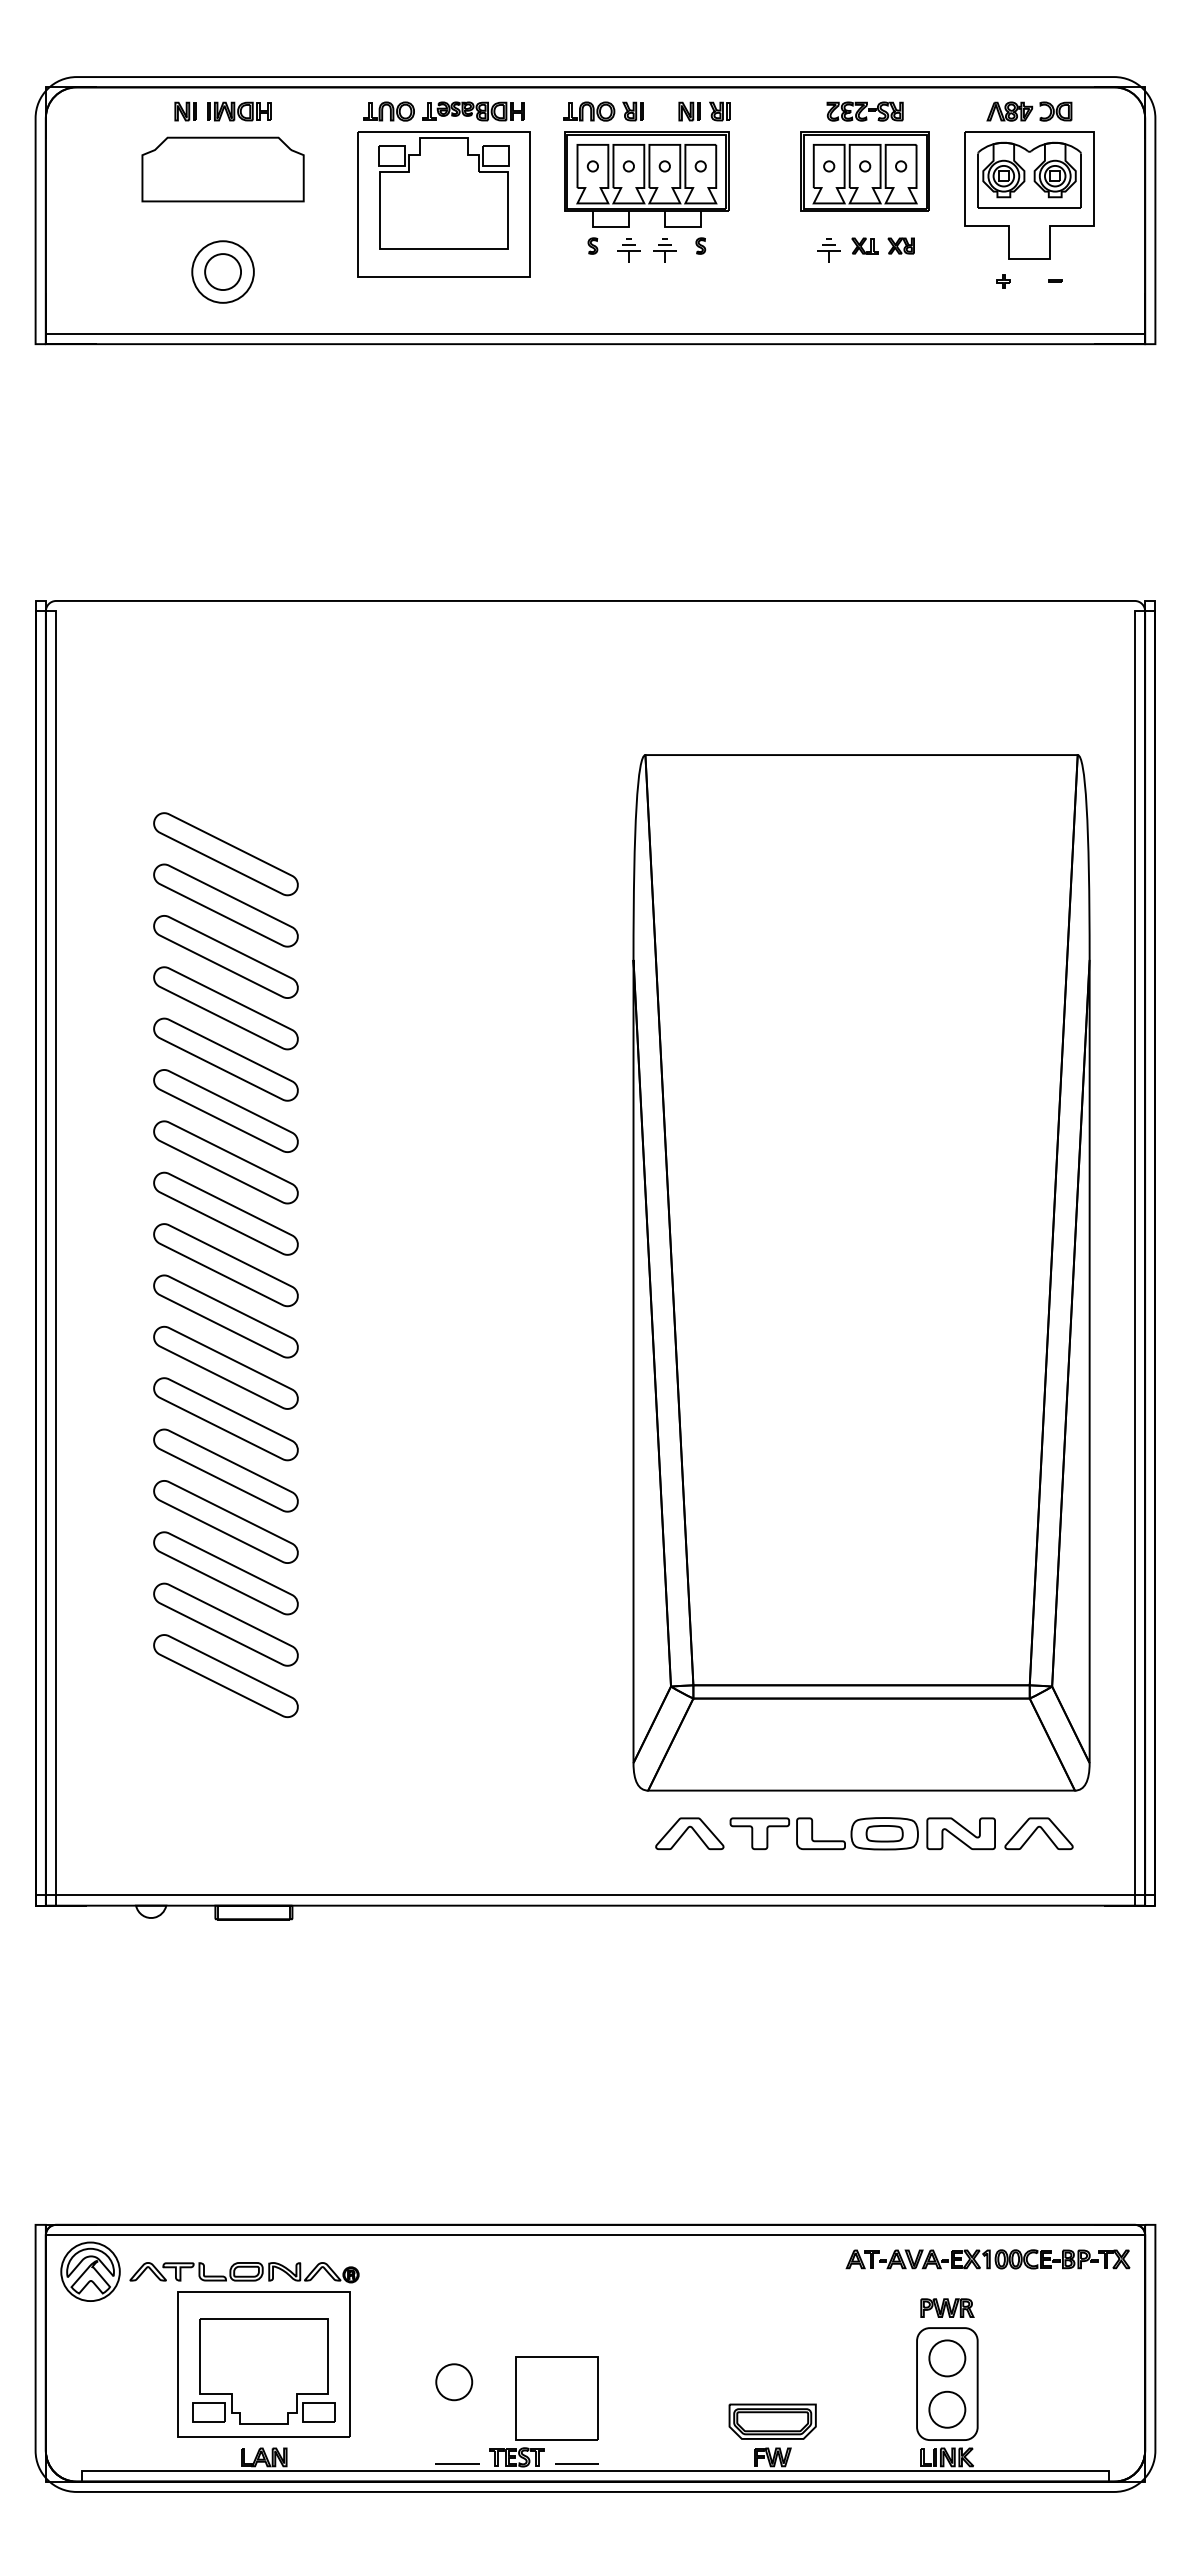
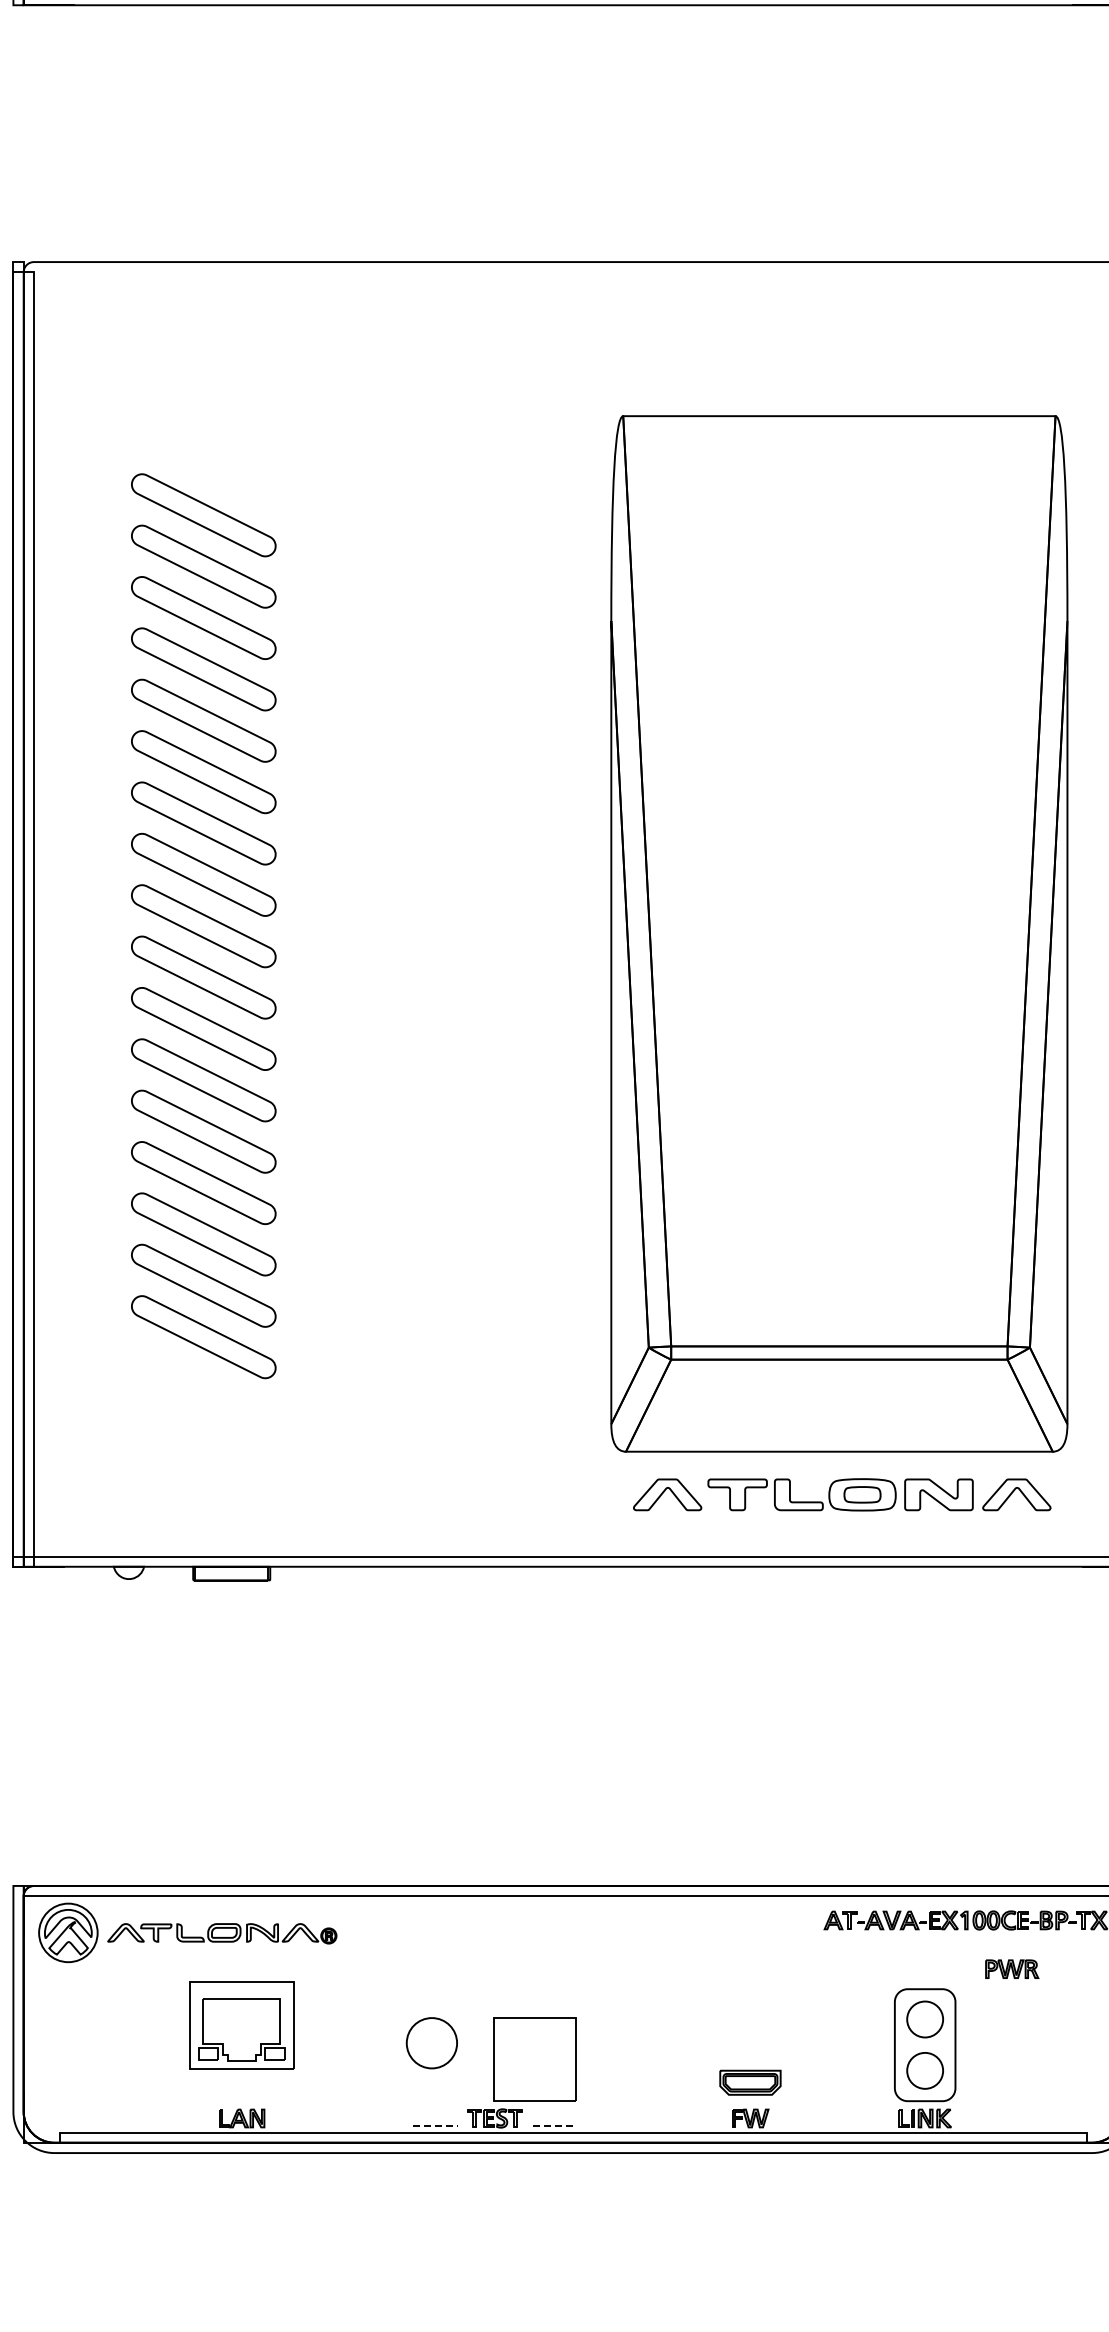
part: (947, 2307) -> (1012, 1968), moved
part: (263, 2364) -> (241, 2025), size x0.6
part: (454, 2382) -> (432, 2043), size x1.4
part: (772, 2421) -> (750, 2082), size x0.7
line: (458, 2464) -> (436, 2125), solid -> dashed
line: (577, 2464) -> (555, 2125), solid -> dashed

